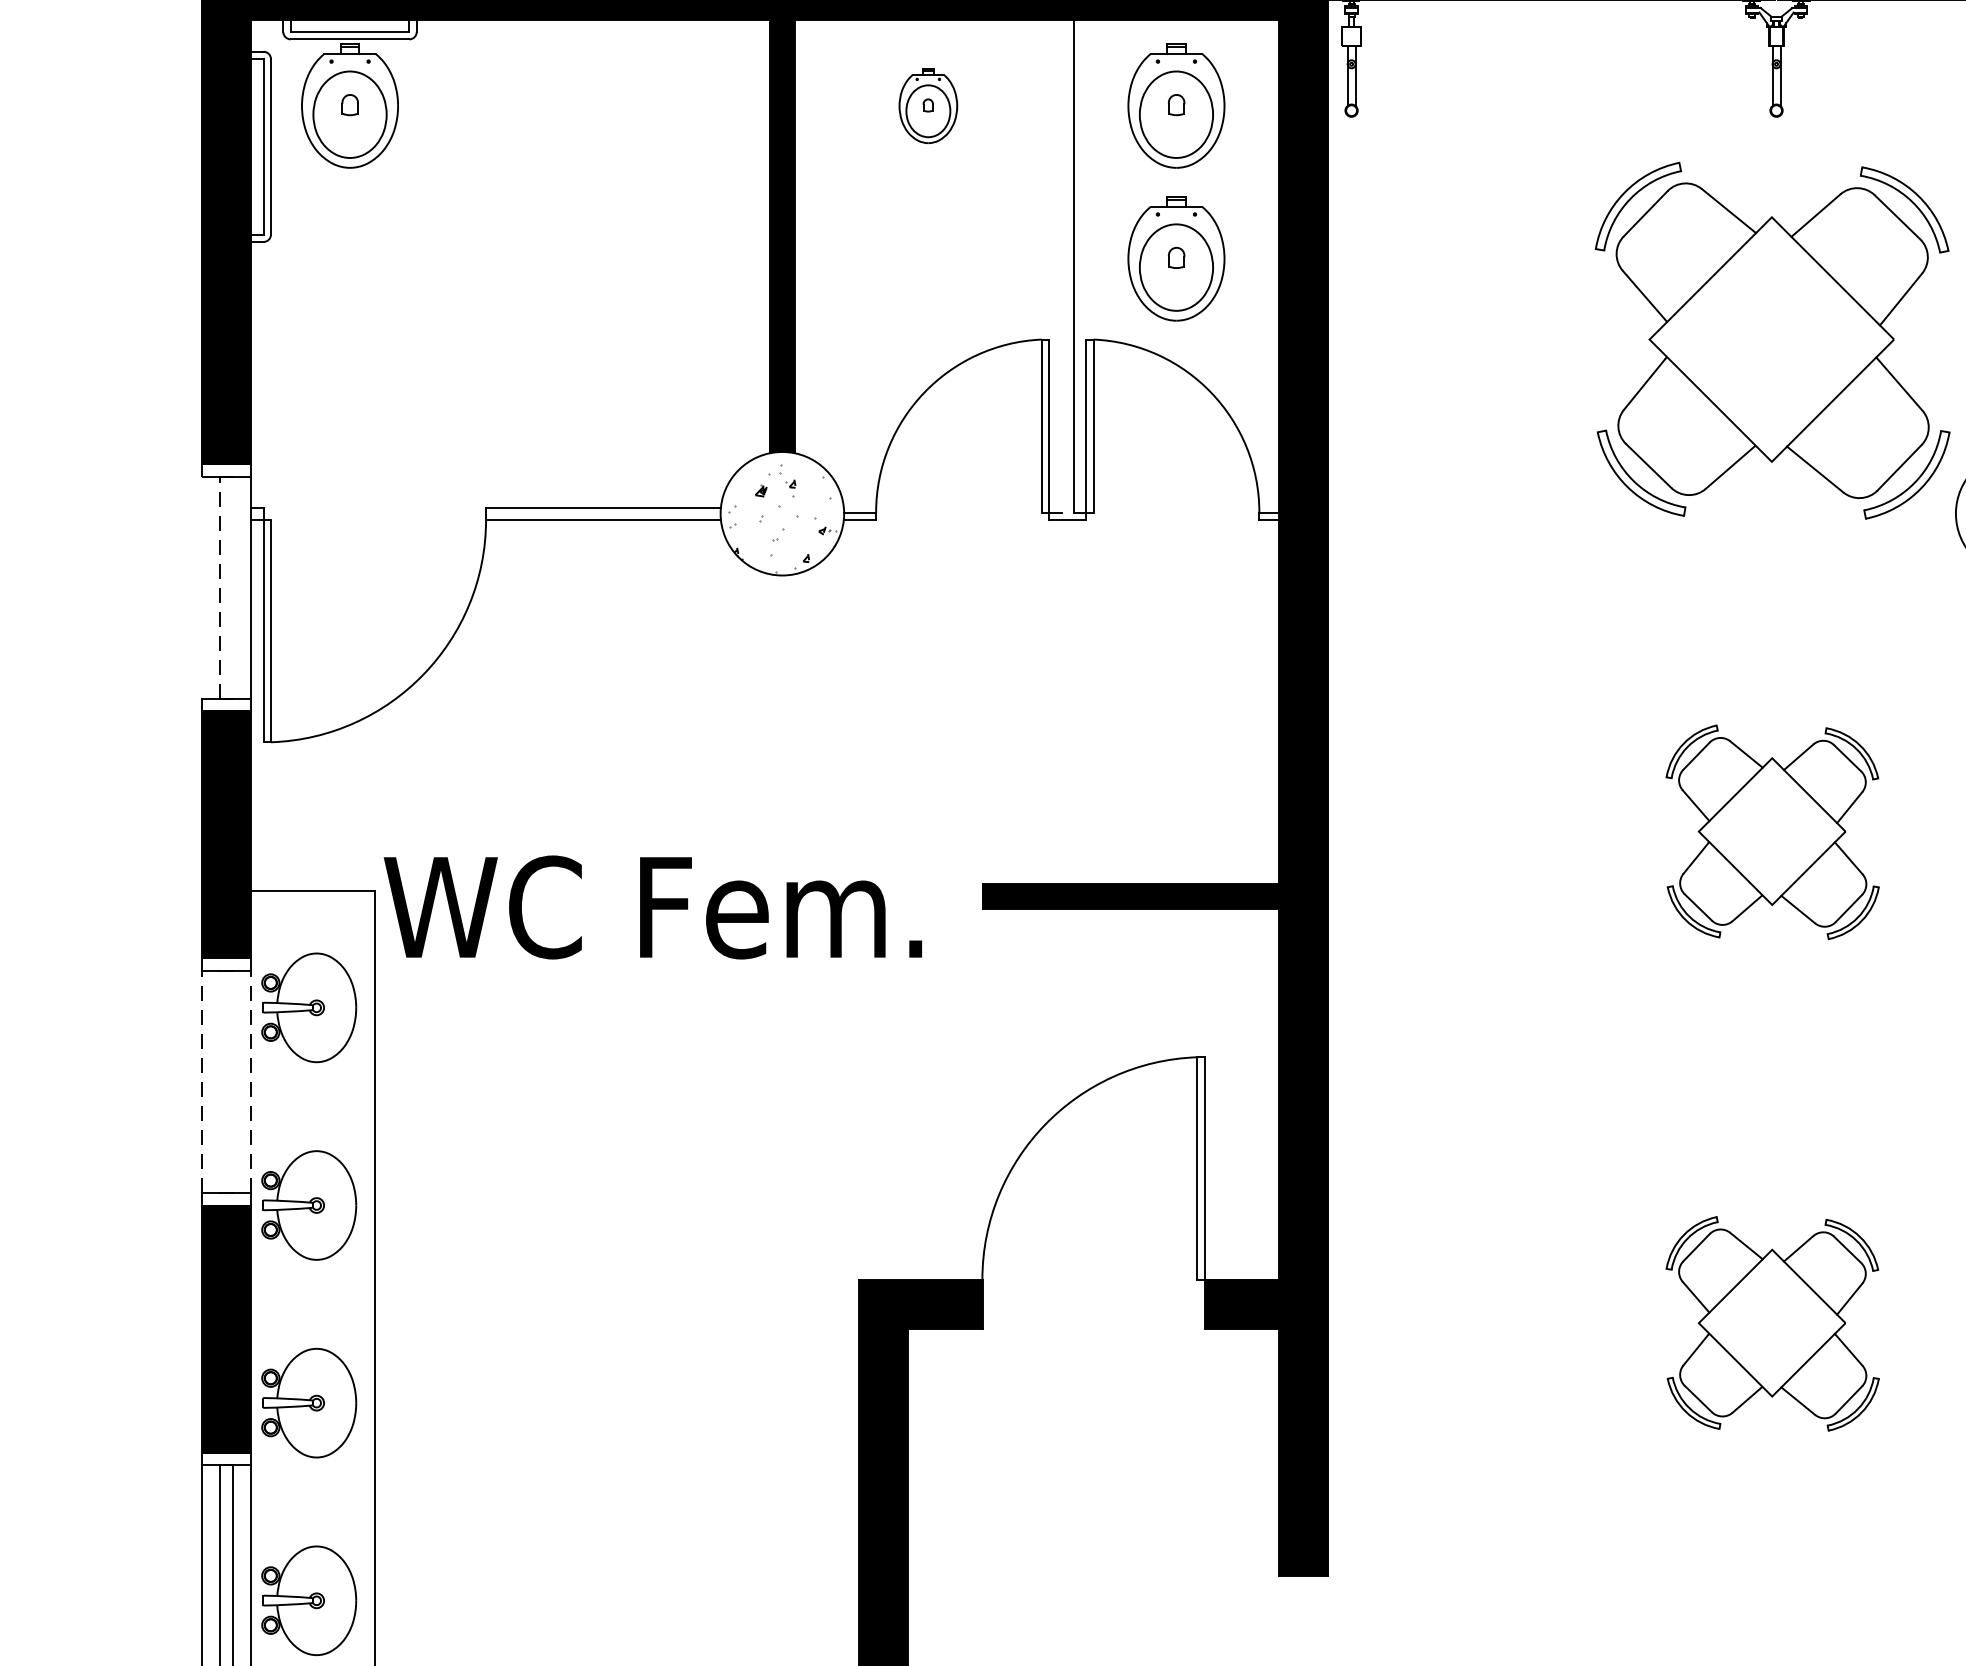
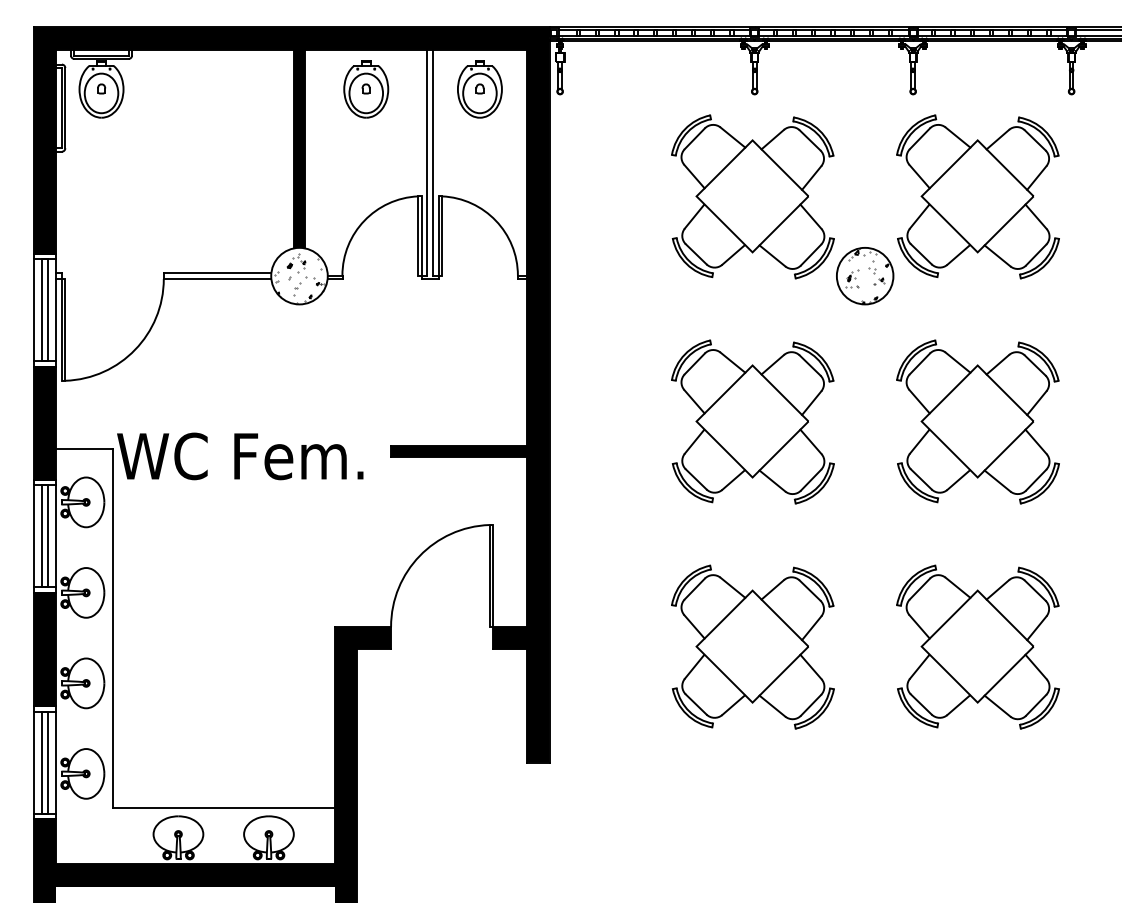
part: (928, 106) -> (366, 89), size x1.67
part: (1175, 259) -> (479, 159), removed
line: (1061, 265) -> (427, 162), added
line: (201, 586) -> (33, 309), added
line: (232, 586) -> (47, 309), added
line: (221, 588) -> (42, 310), dashed -> solid
part: (1771, 831) -> (752, 421), size x1.67
line: (201, 1082) -> (33, 536), dashed -> solid
line: (221, 1082) -> (42, 536), added
line: (232, 1082) -> (47, 536), added
line: (251, 1082) -> (56, 536), dashed -> solid
part: (1771, 1322) -> (752, 646), size x1.67

